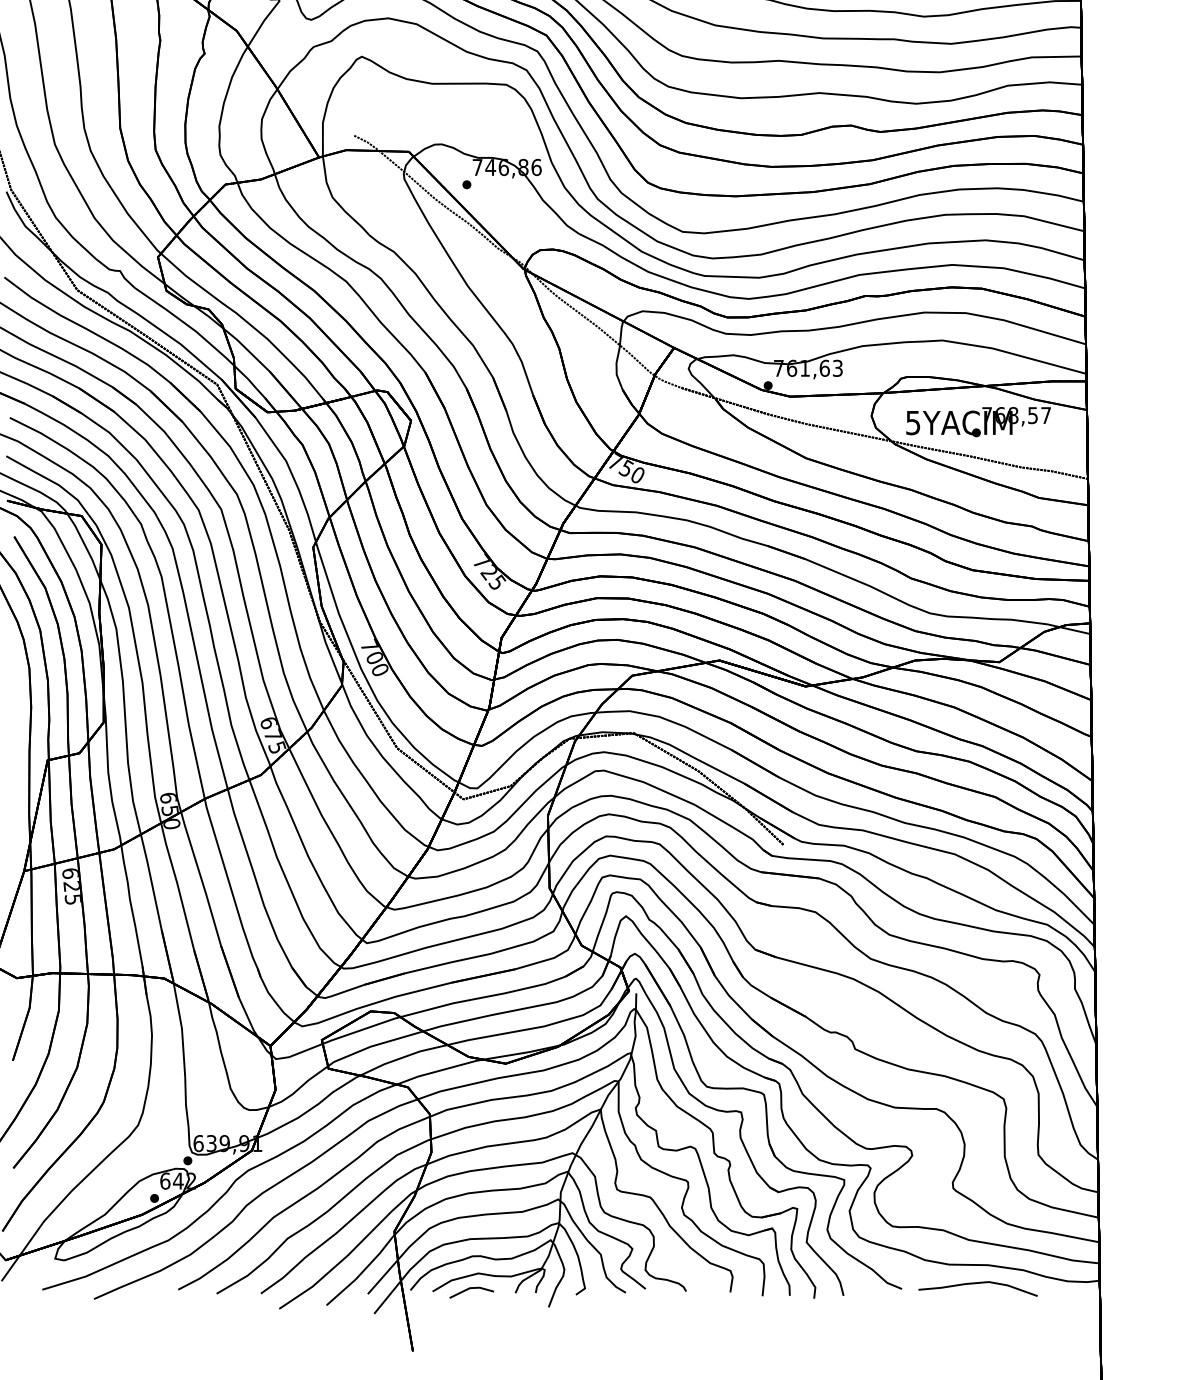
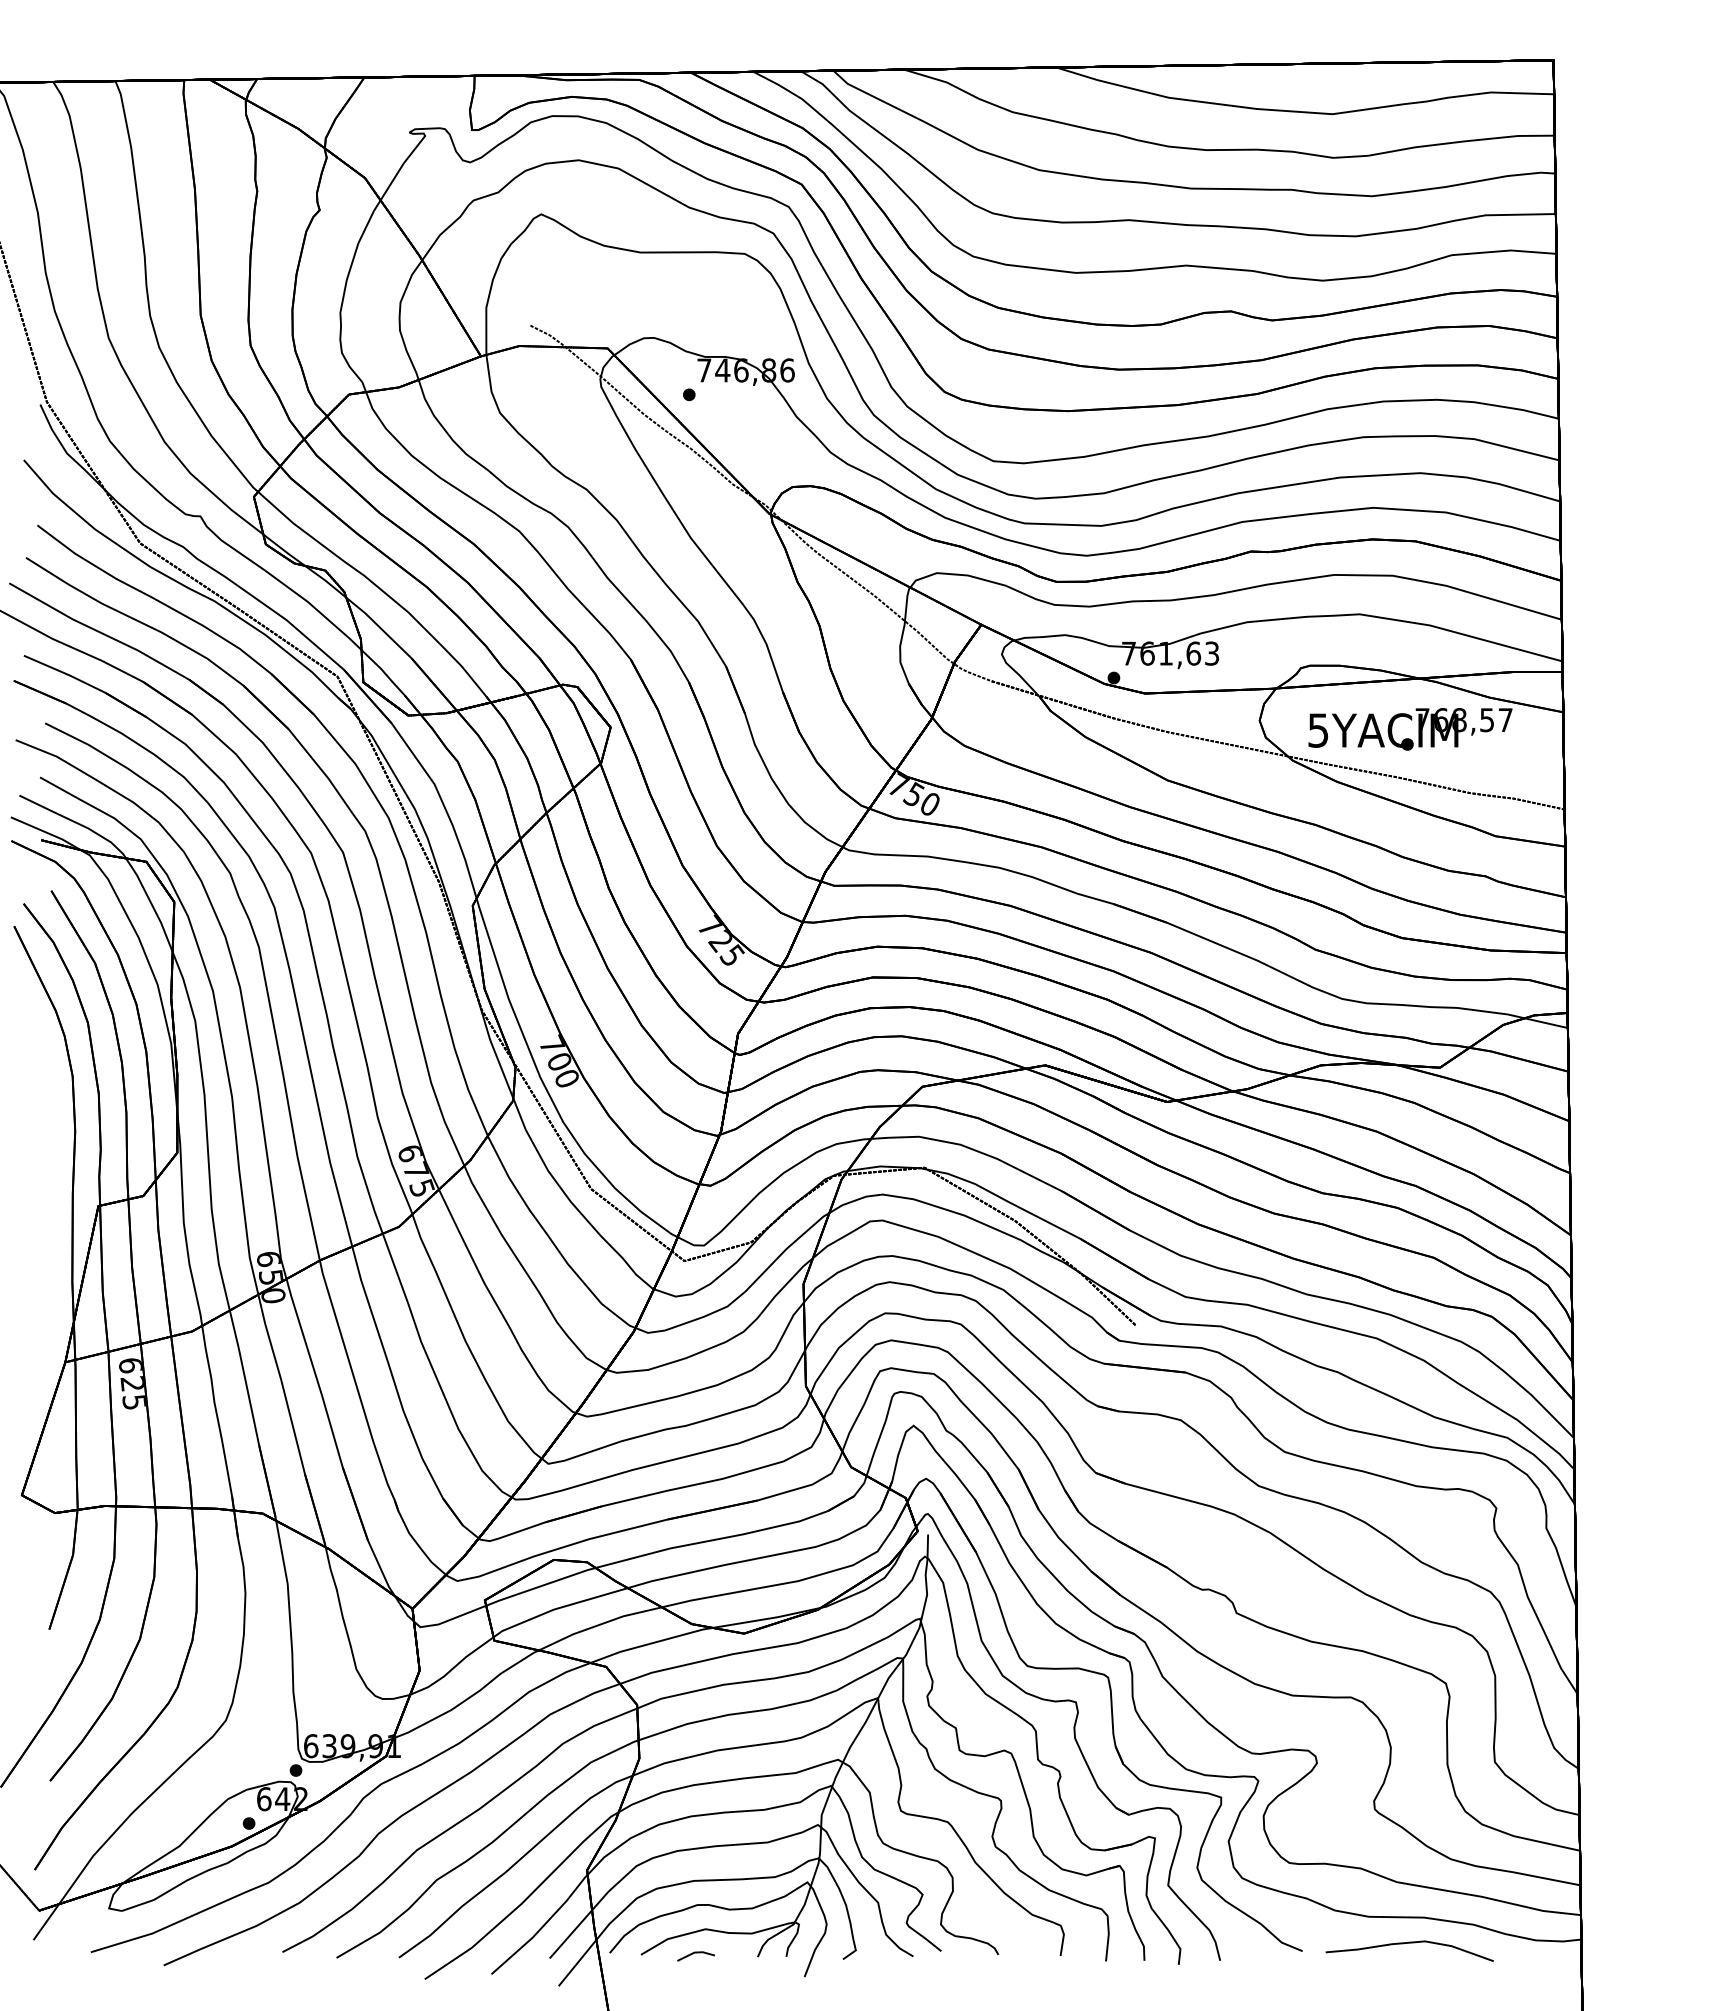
part: (471, 1292) -> (695, 1956), size x0.6

